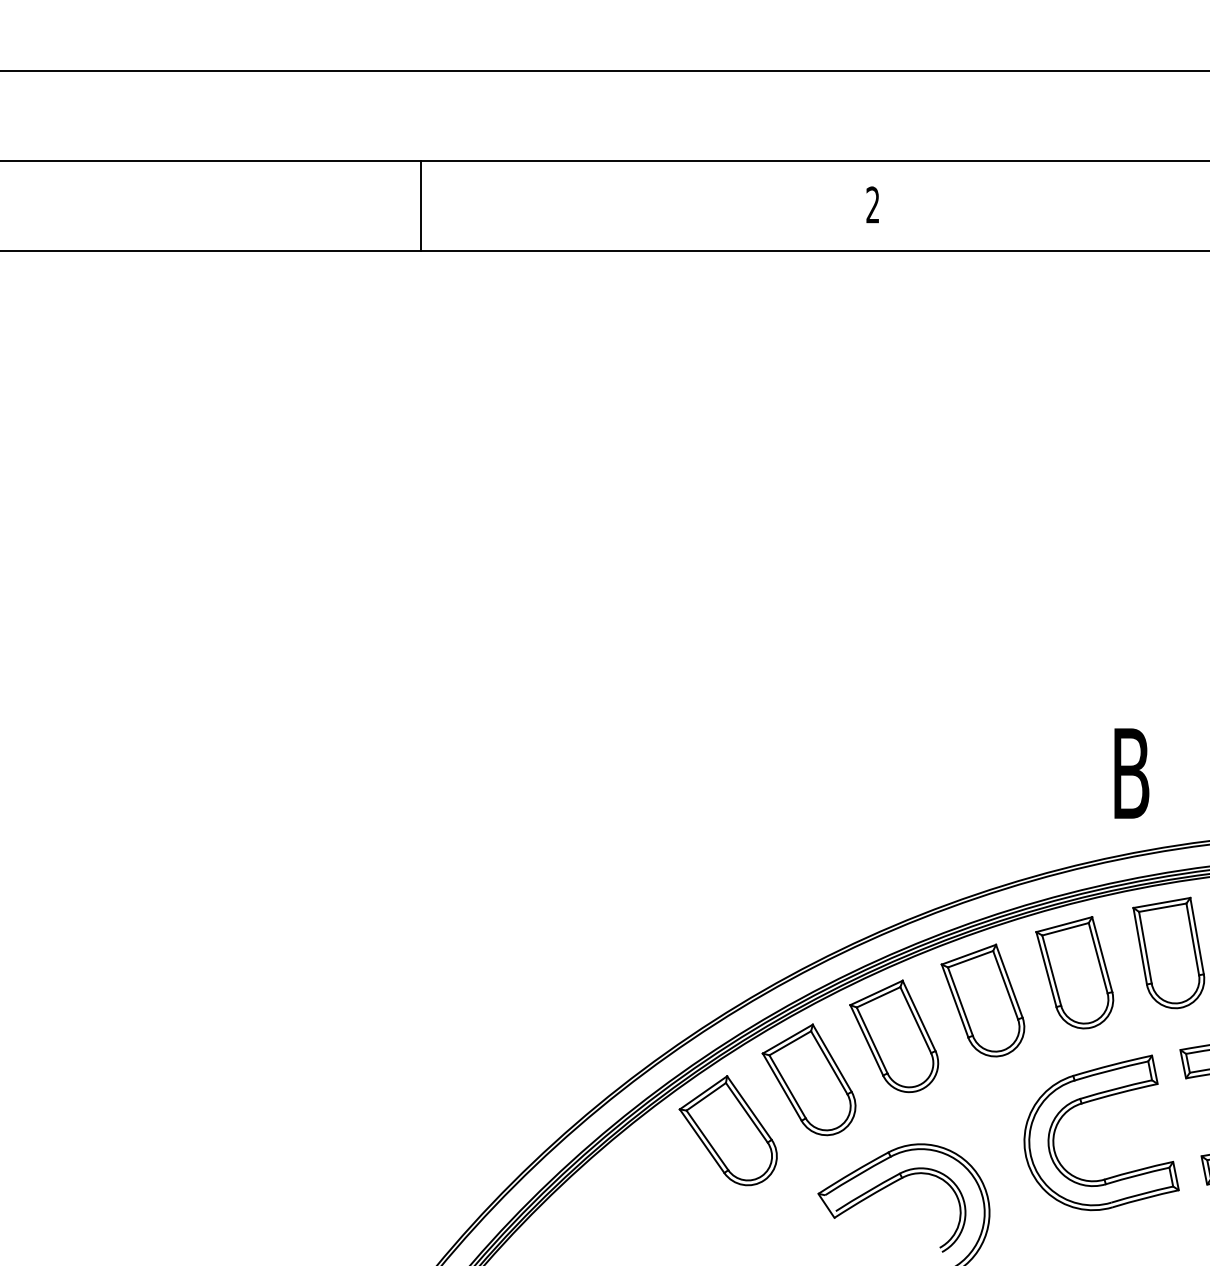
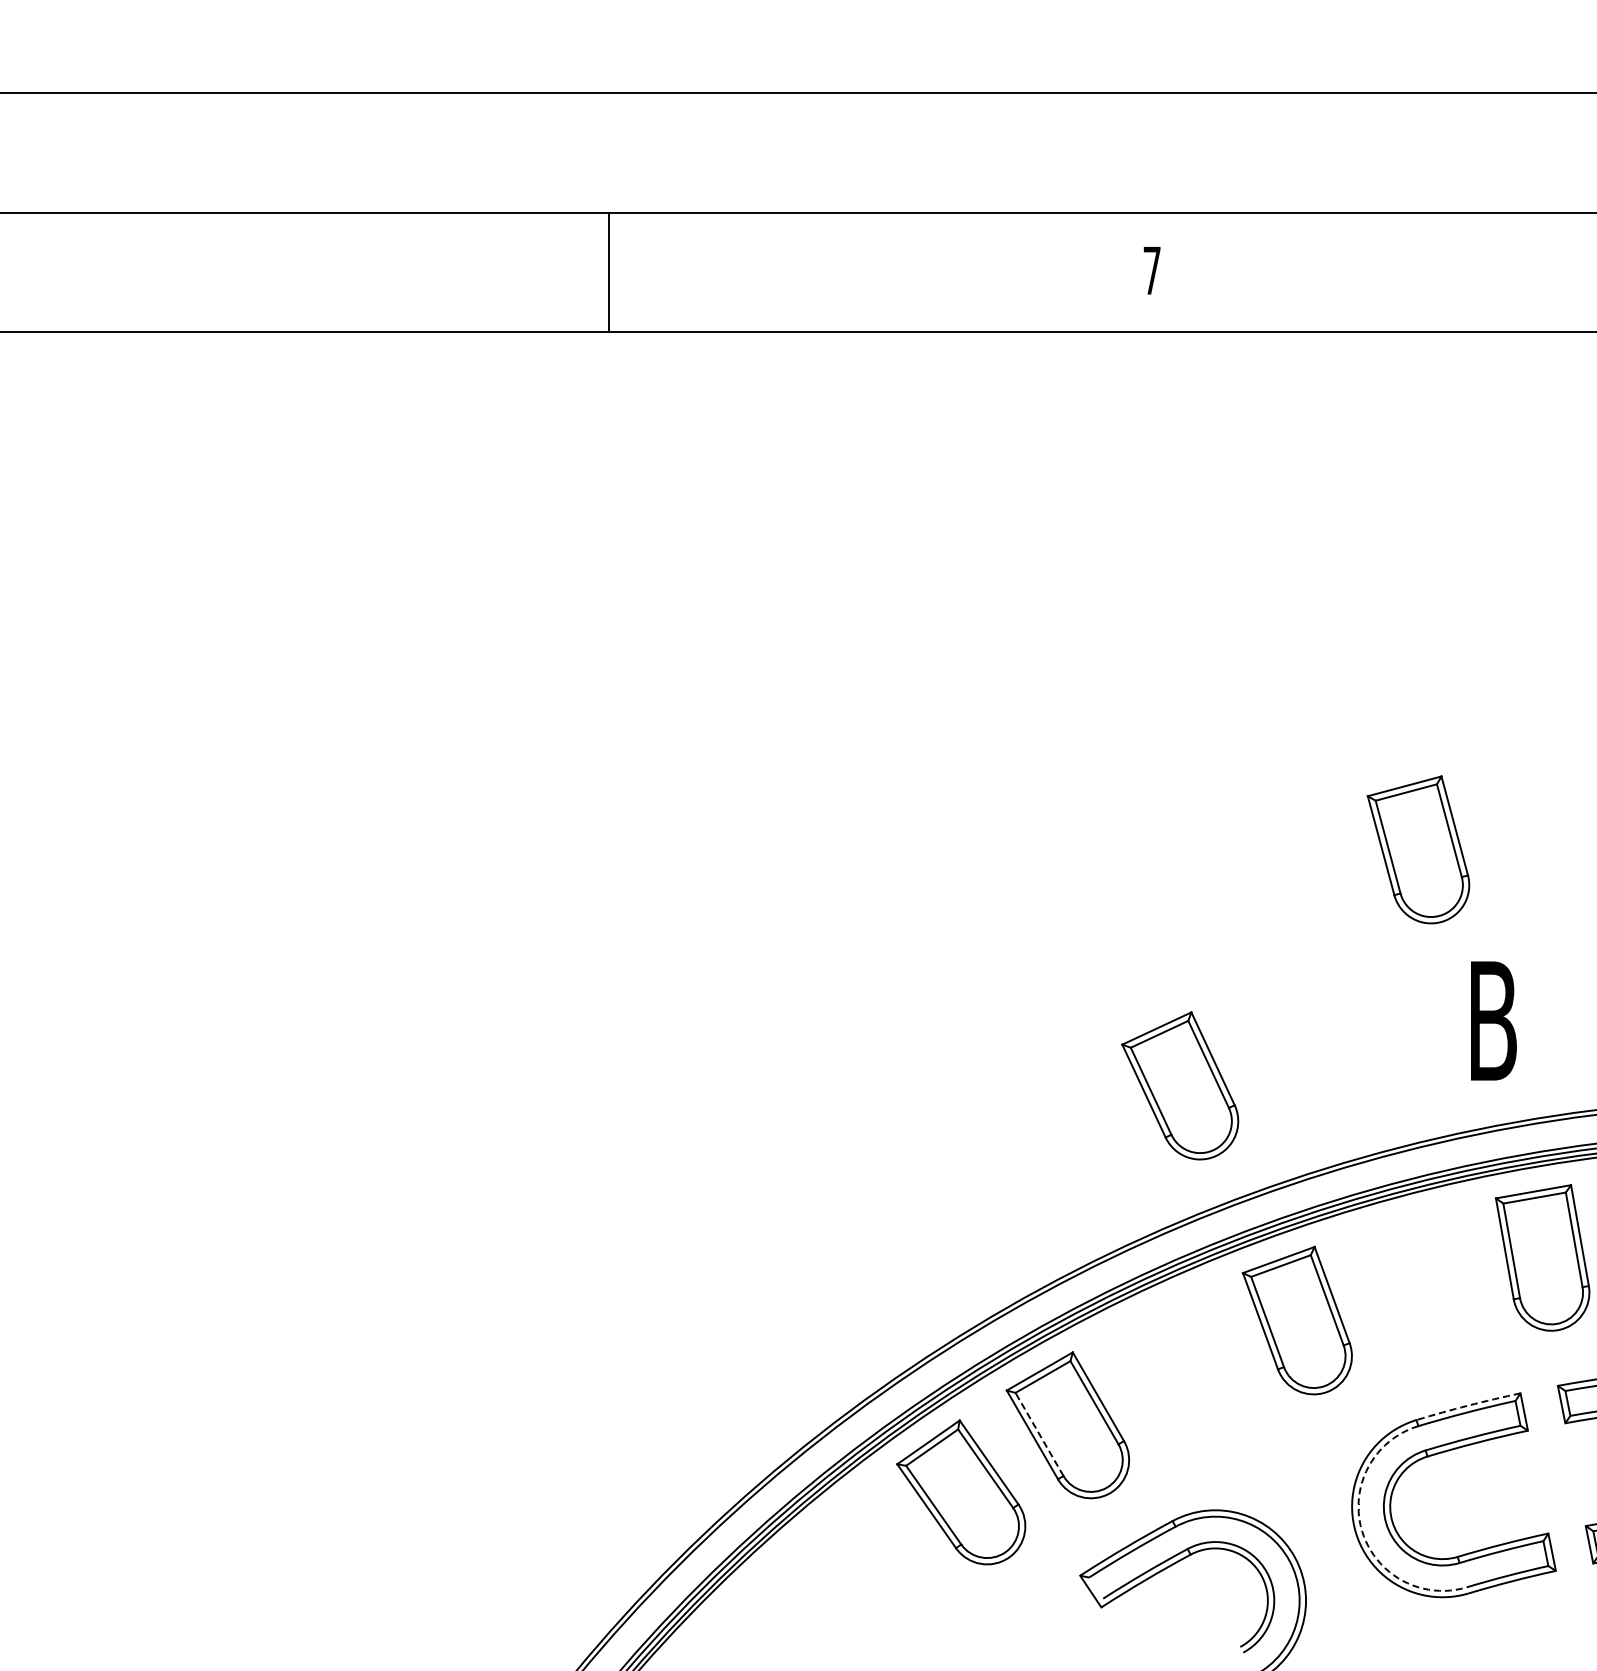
text: (872, 204) -> (1151, 270), 2 -> 7
line: (420, 205) -> (608, 271), moved
part: (1074, 972) -> (1418, 849), moved
part: (894, 1036) -> (1180, 1085), moved
arc: (1112, 1064) -> (1468, 1405), solid -> dashed
line: (787, 1086) -> (1039, 1434), solid -> dashed
arc: (1032, 1160) -> (1362, 1531), solid -> dashed

